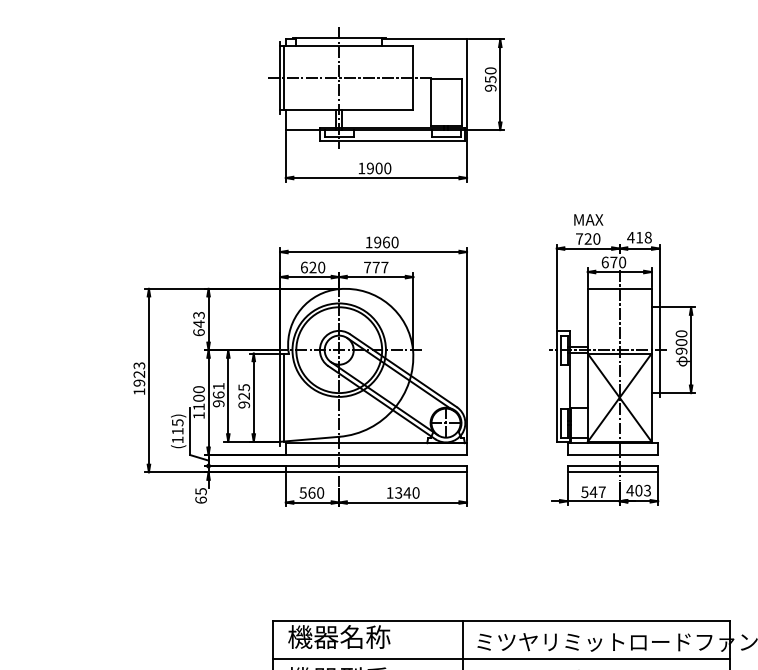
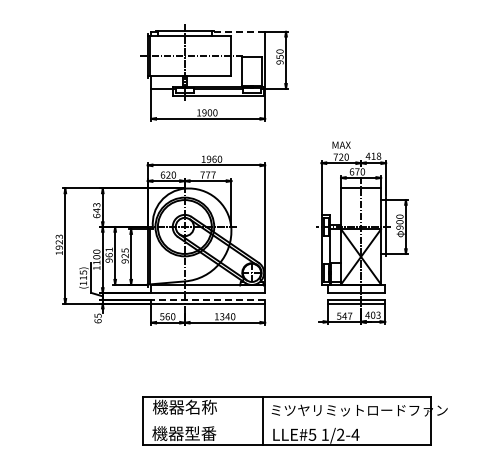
line: (424, 38) -> (238, 31), solid -> dashed
line: (376, 465) -> (208, 299), solid -> dashed
line: (501, 658) -> (286, 420), removed

